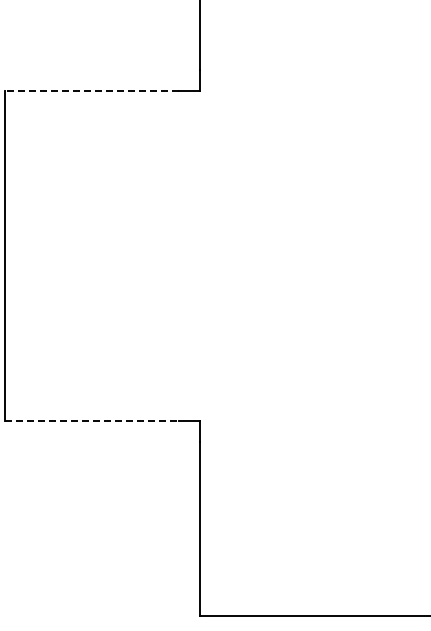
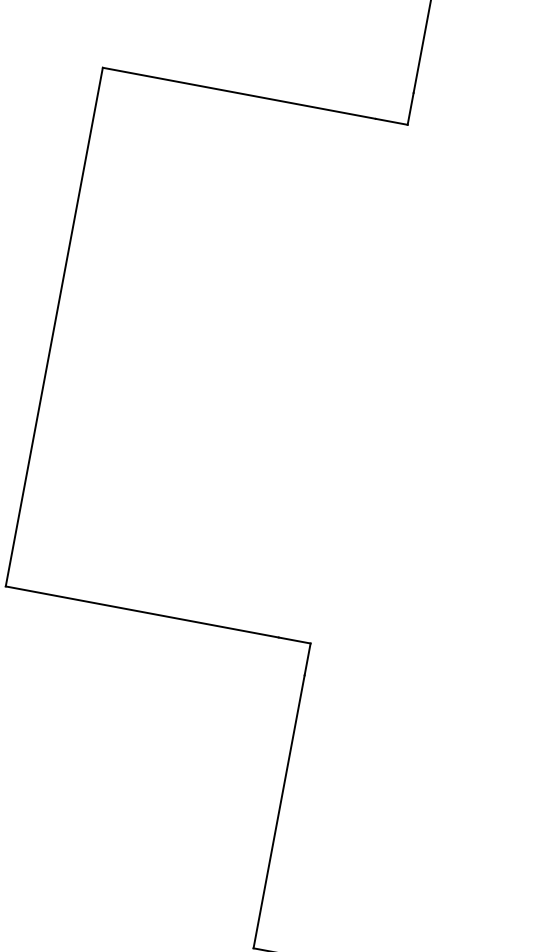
line: (91, 90) -> (238, 92), dashed -> solid
line: (92, 421) -> (142, 612), dashed -> solid

